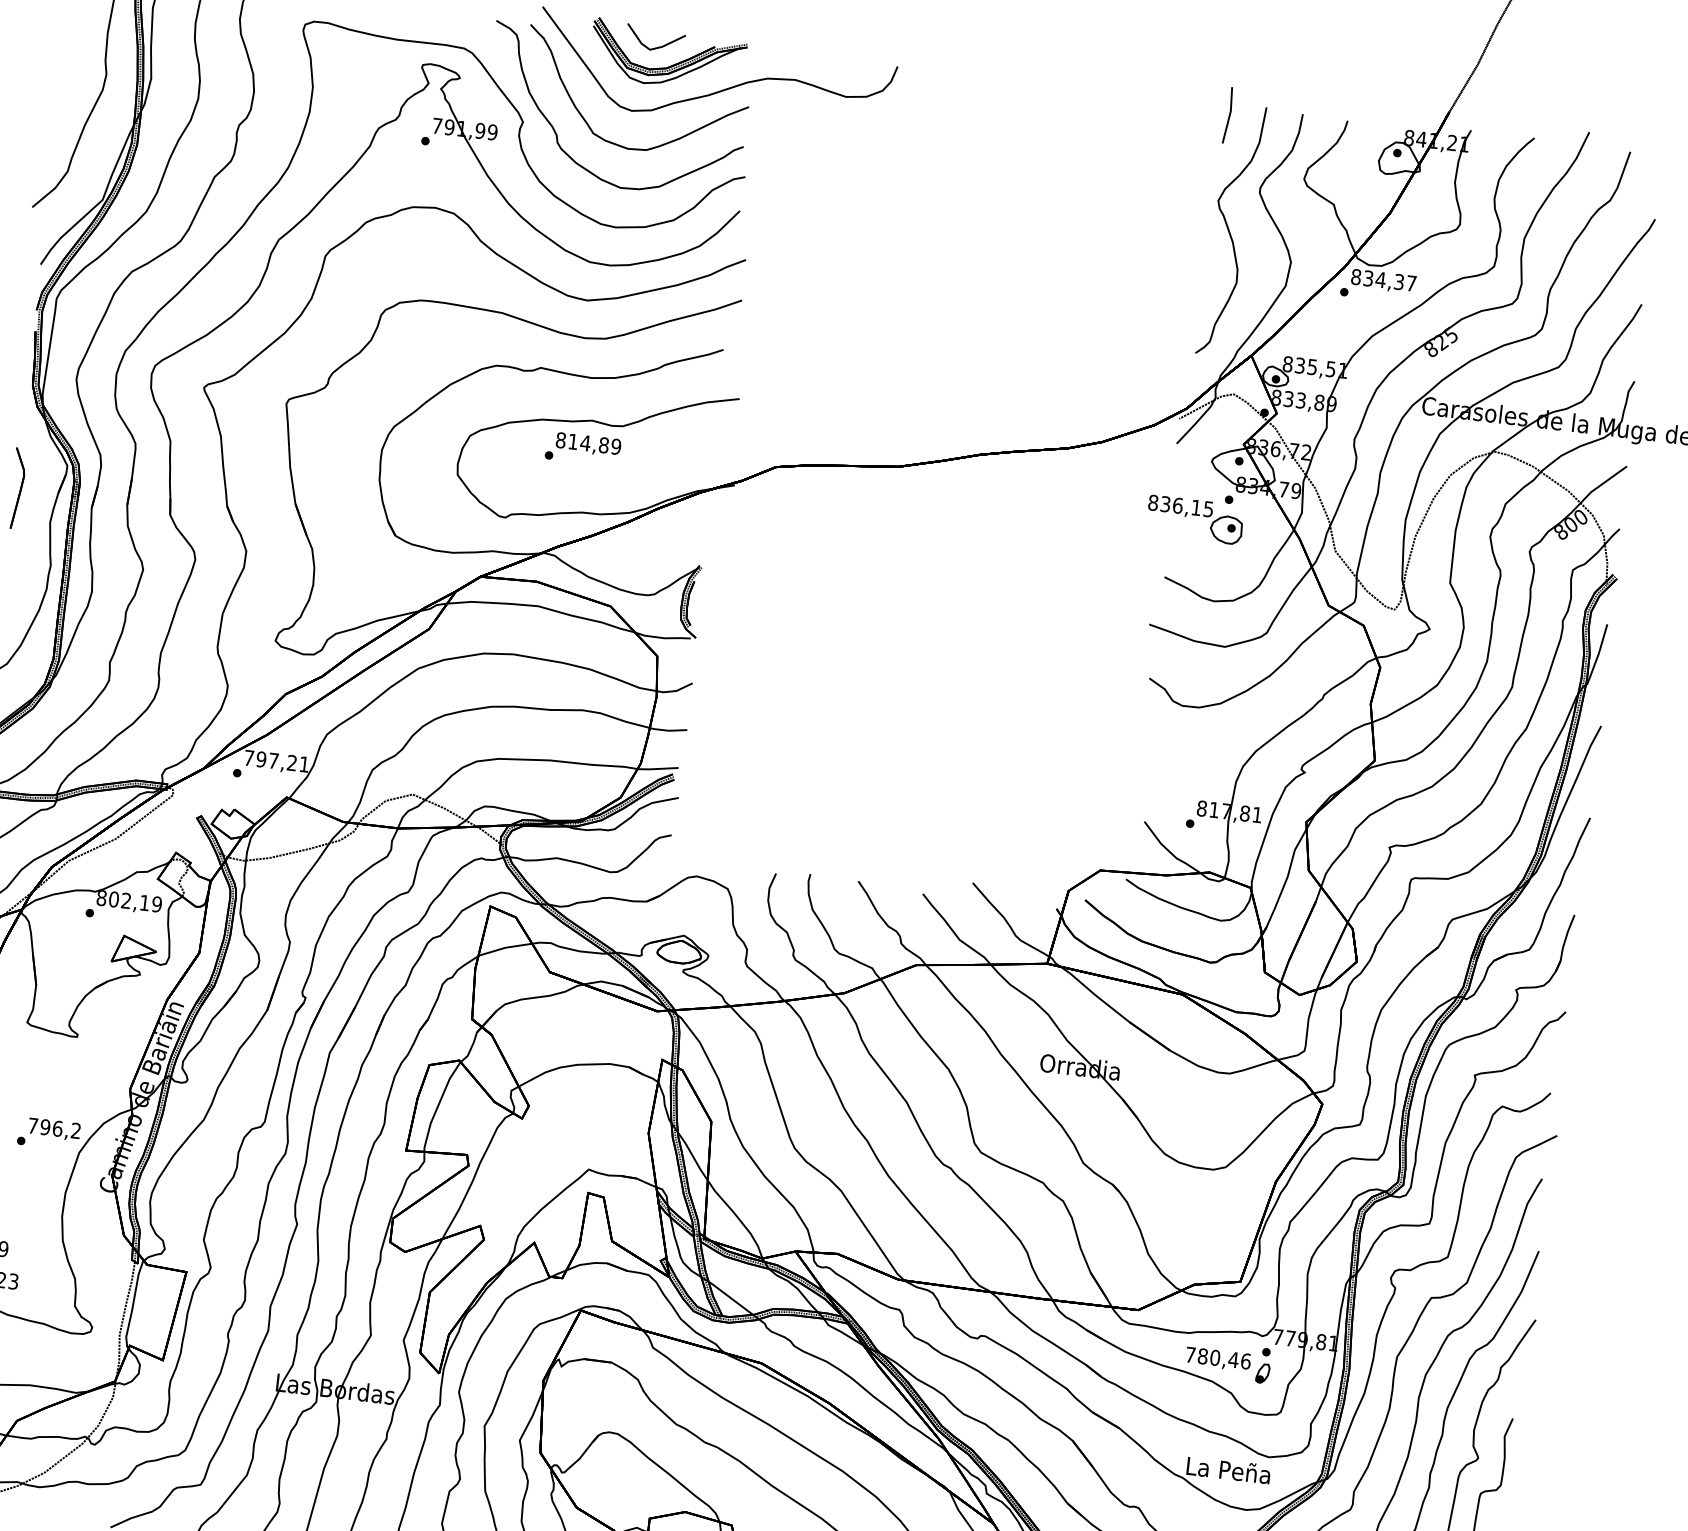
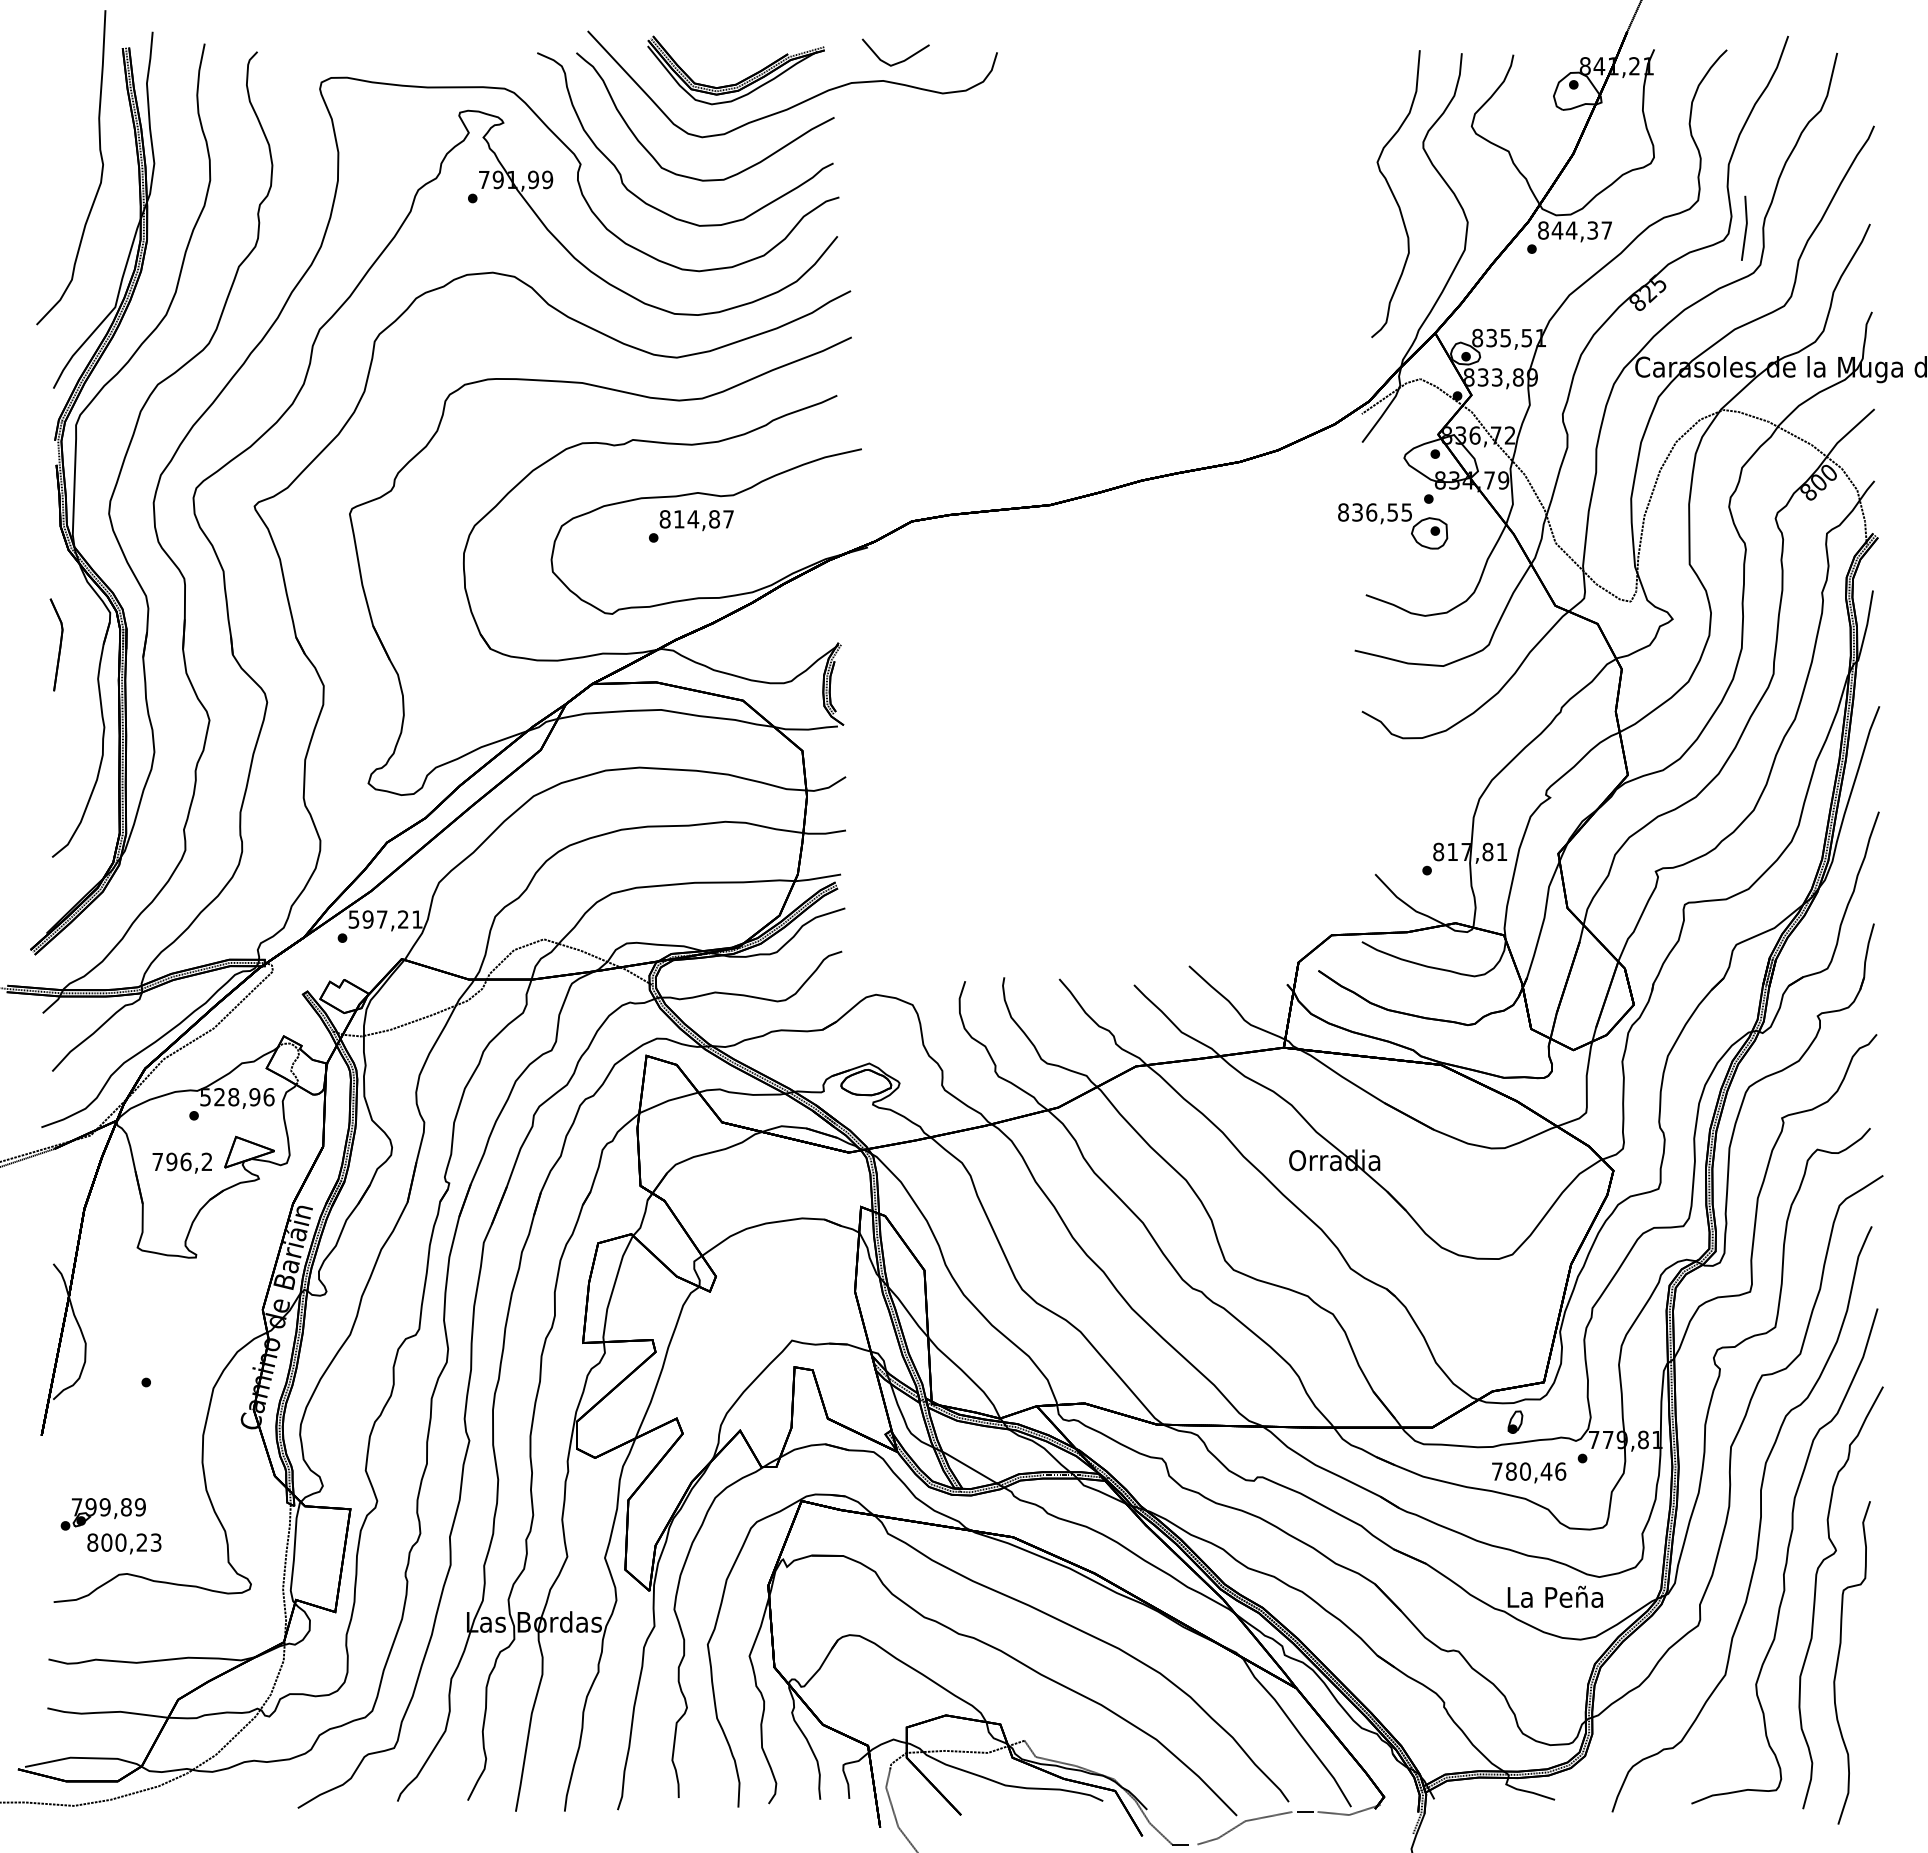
part: (658, 46) -> (899, 61), moved
line: (1229, 114) -> (1745, 227), moved
text: (1368, 278) -> (1557, 230), 834,37 -> 844,37
text: (616, 446) -> (728, 519), 814,89 -> 814,87
text: (1196, 507) -> (1392, 512), 836,15 -> 836,55
text: (248, 757) -> (353, 919), 797,21 -> 597,21
text: (129, 901) -> (237, 1097), 802,19 -> 528,96
text: (53, 1128) -> (181, 1162), moved
part: (1263, 1373) -> (1515, 1421), moved

